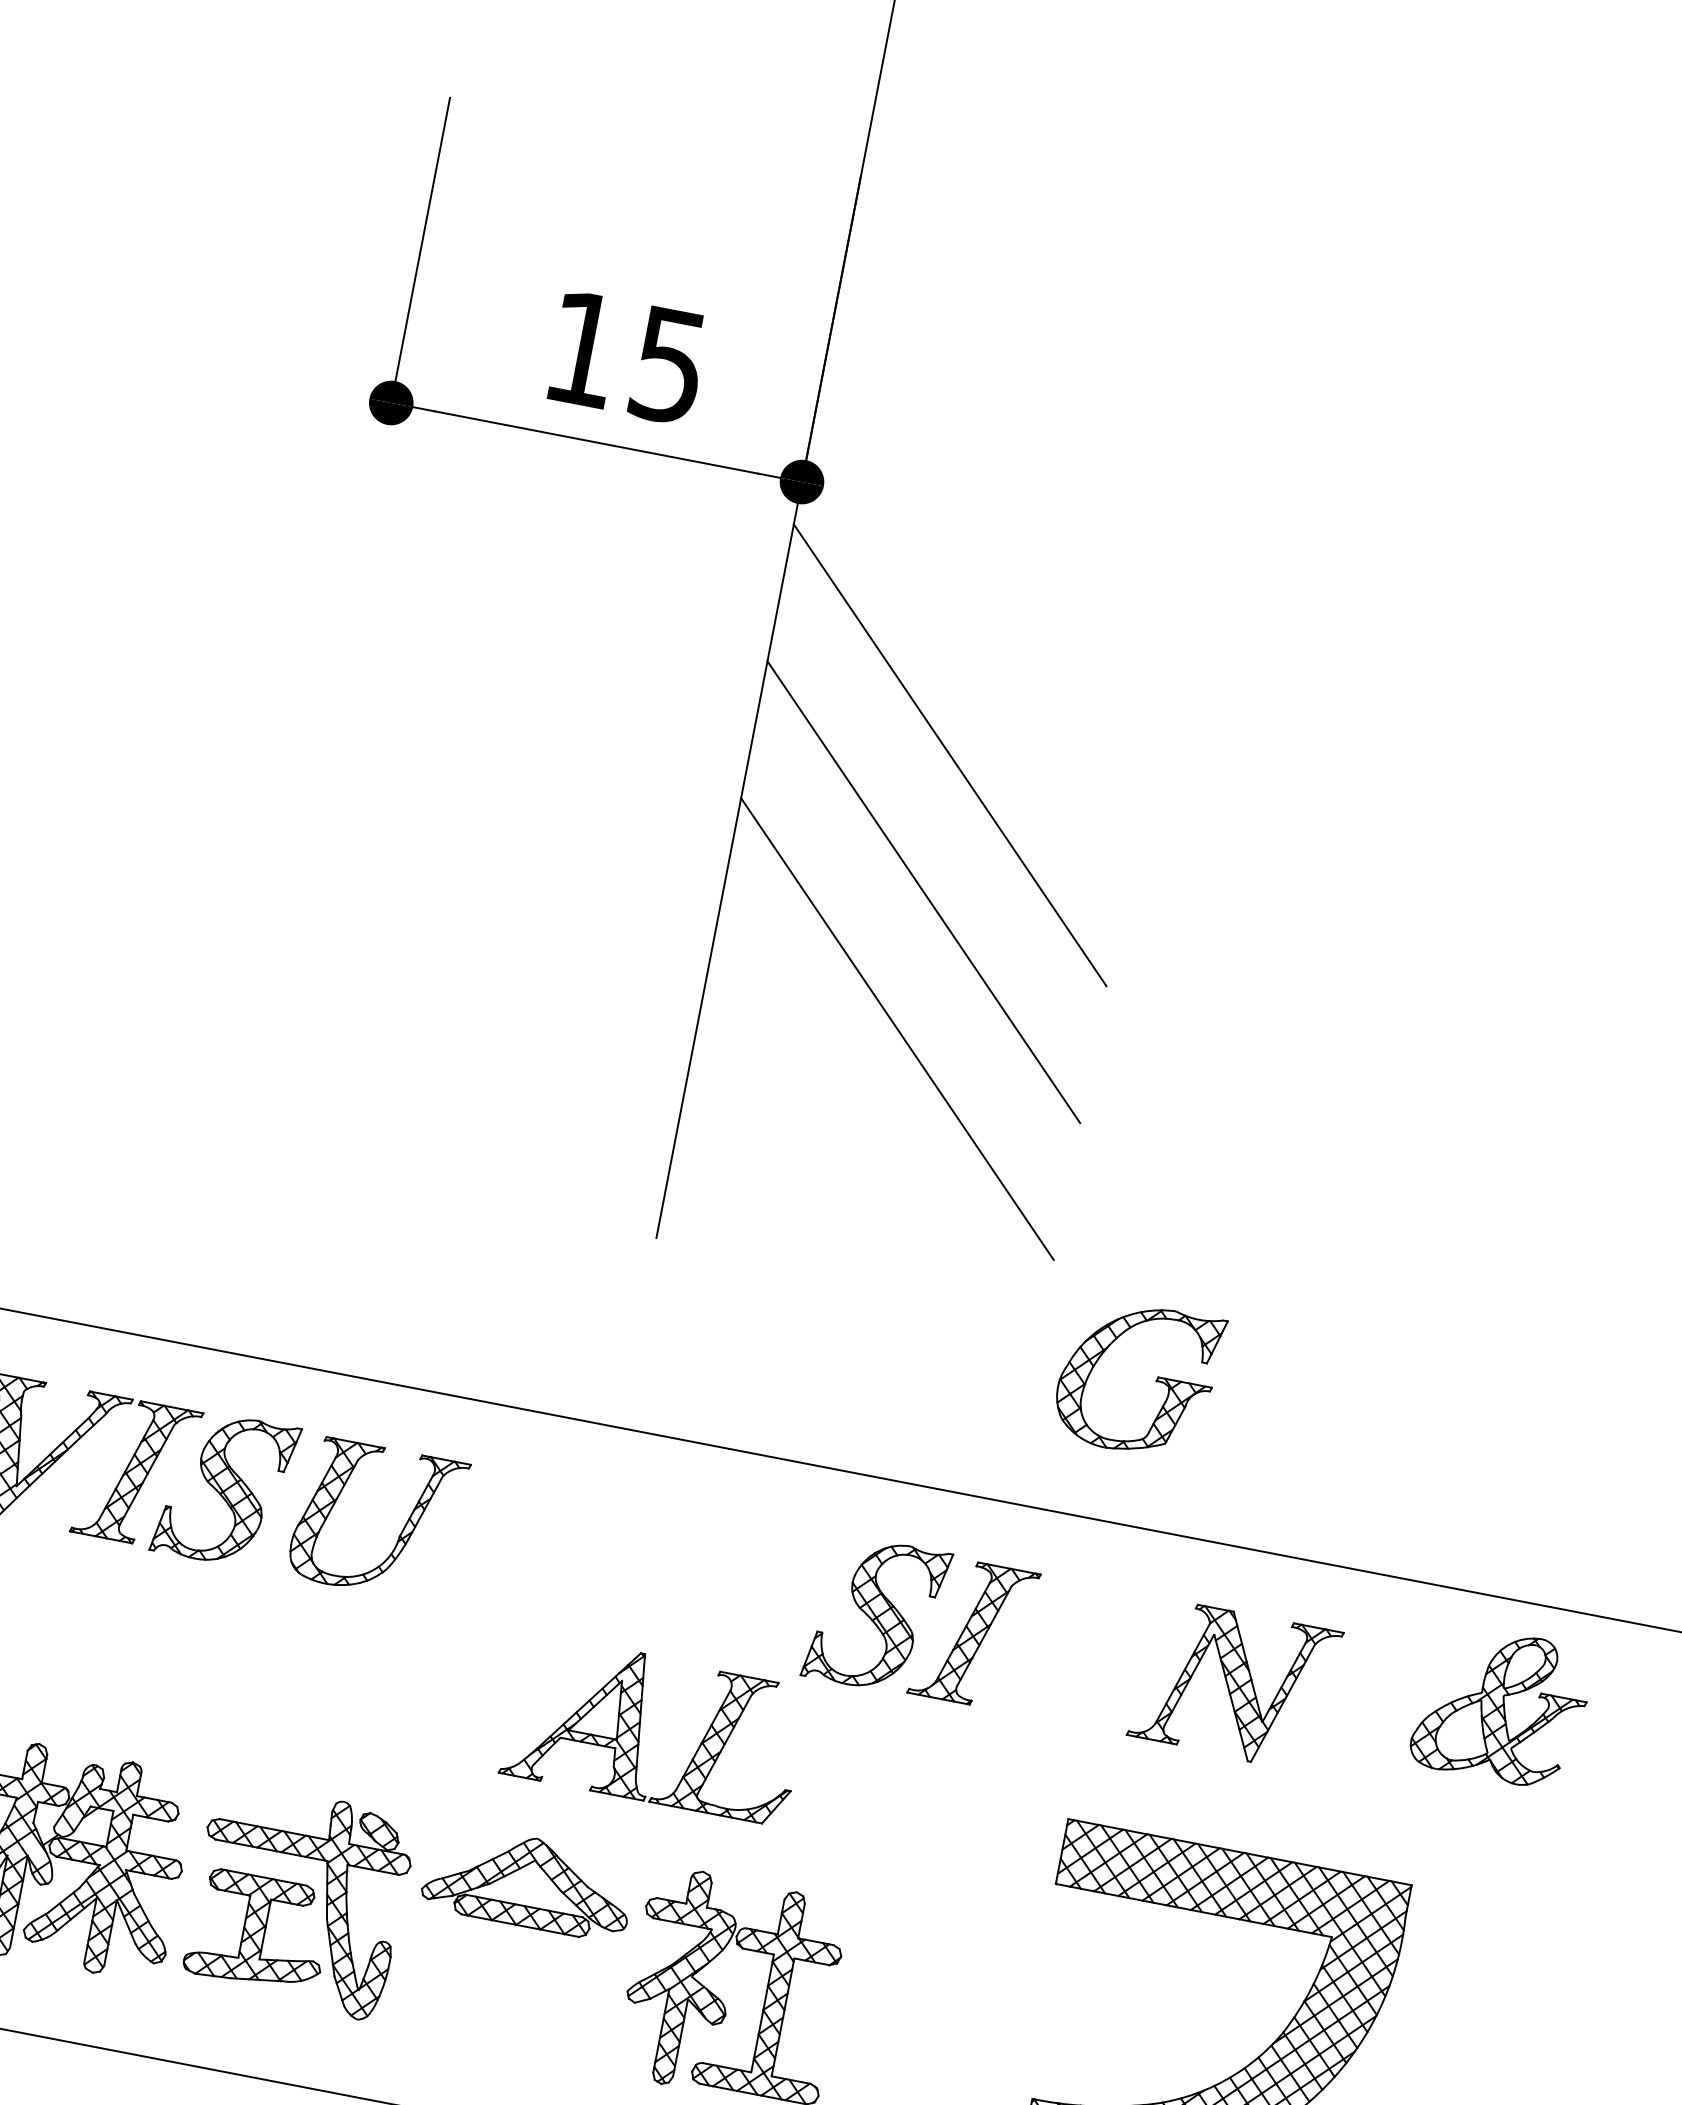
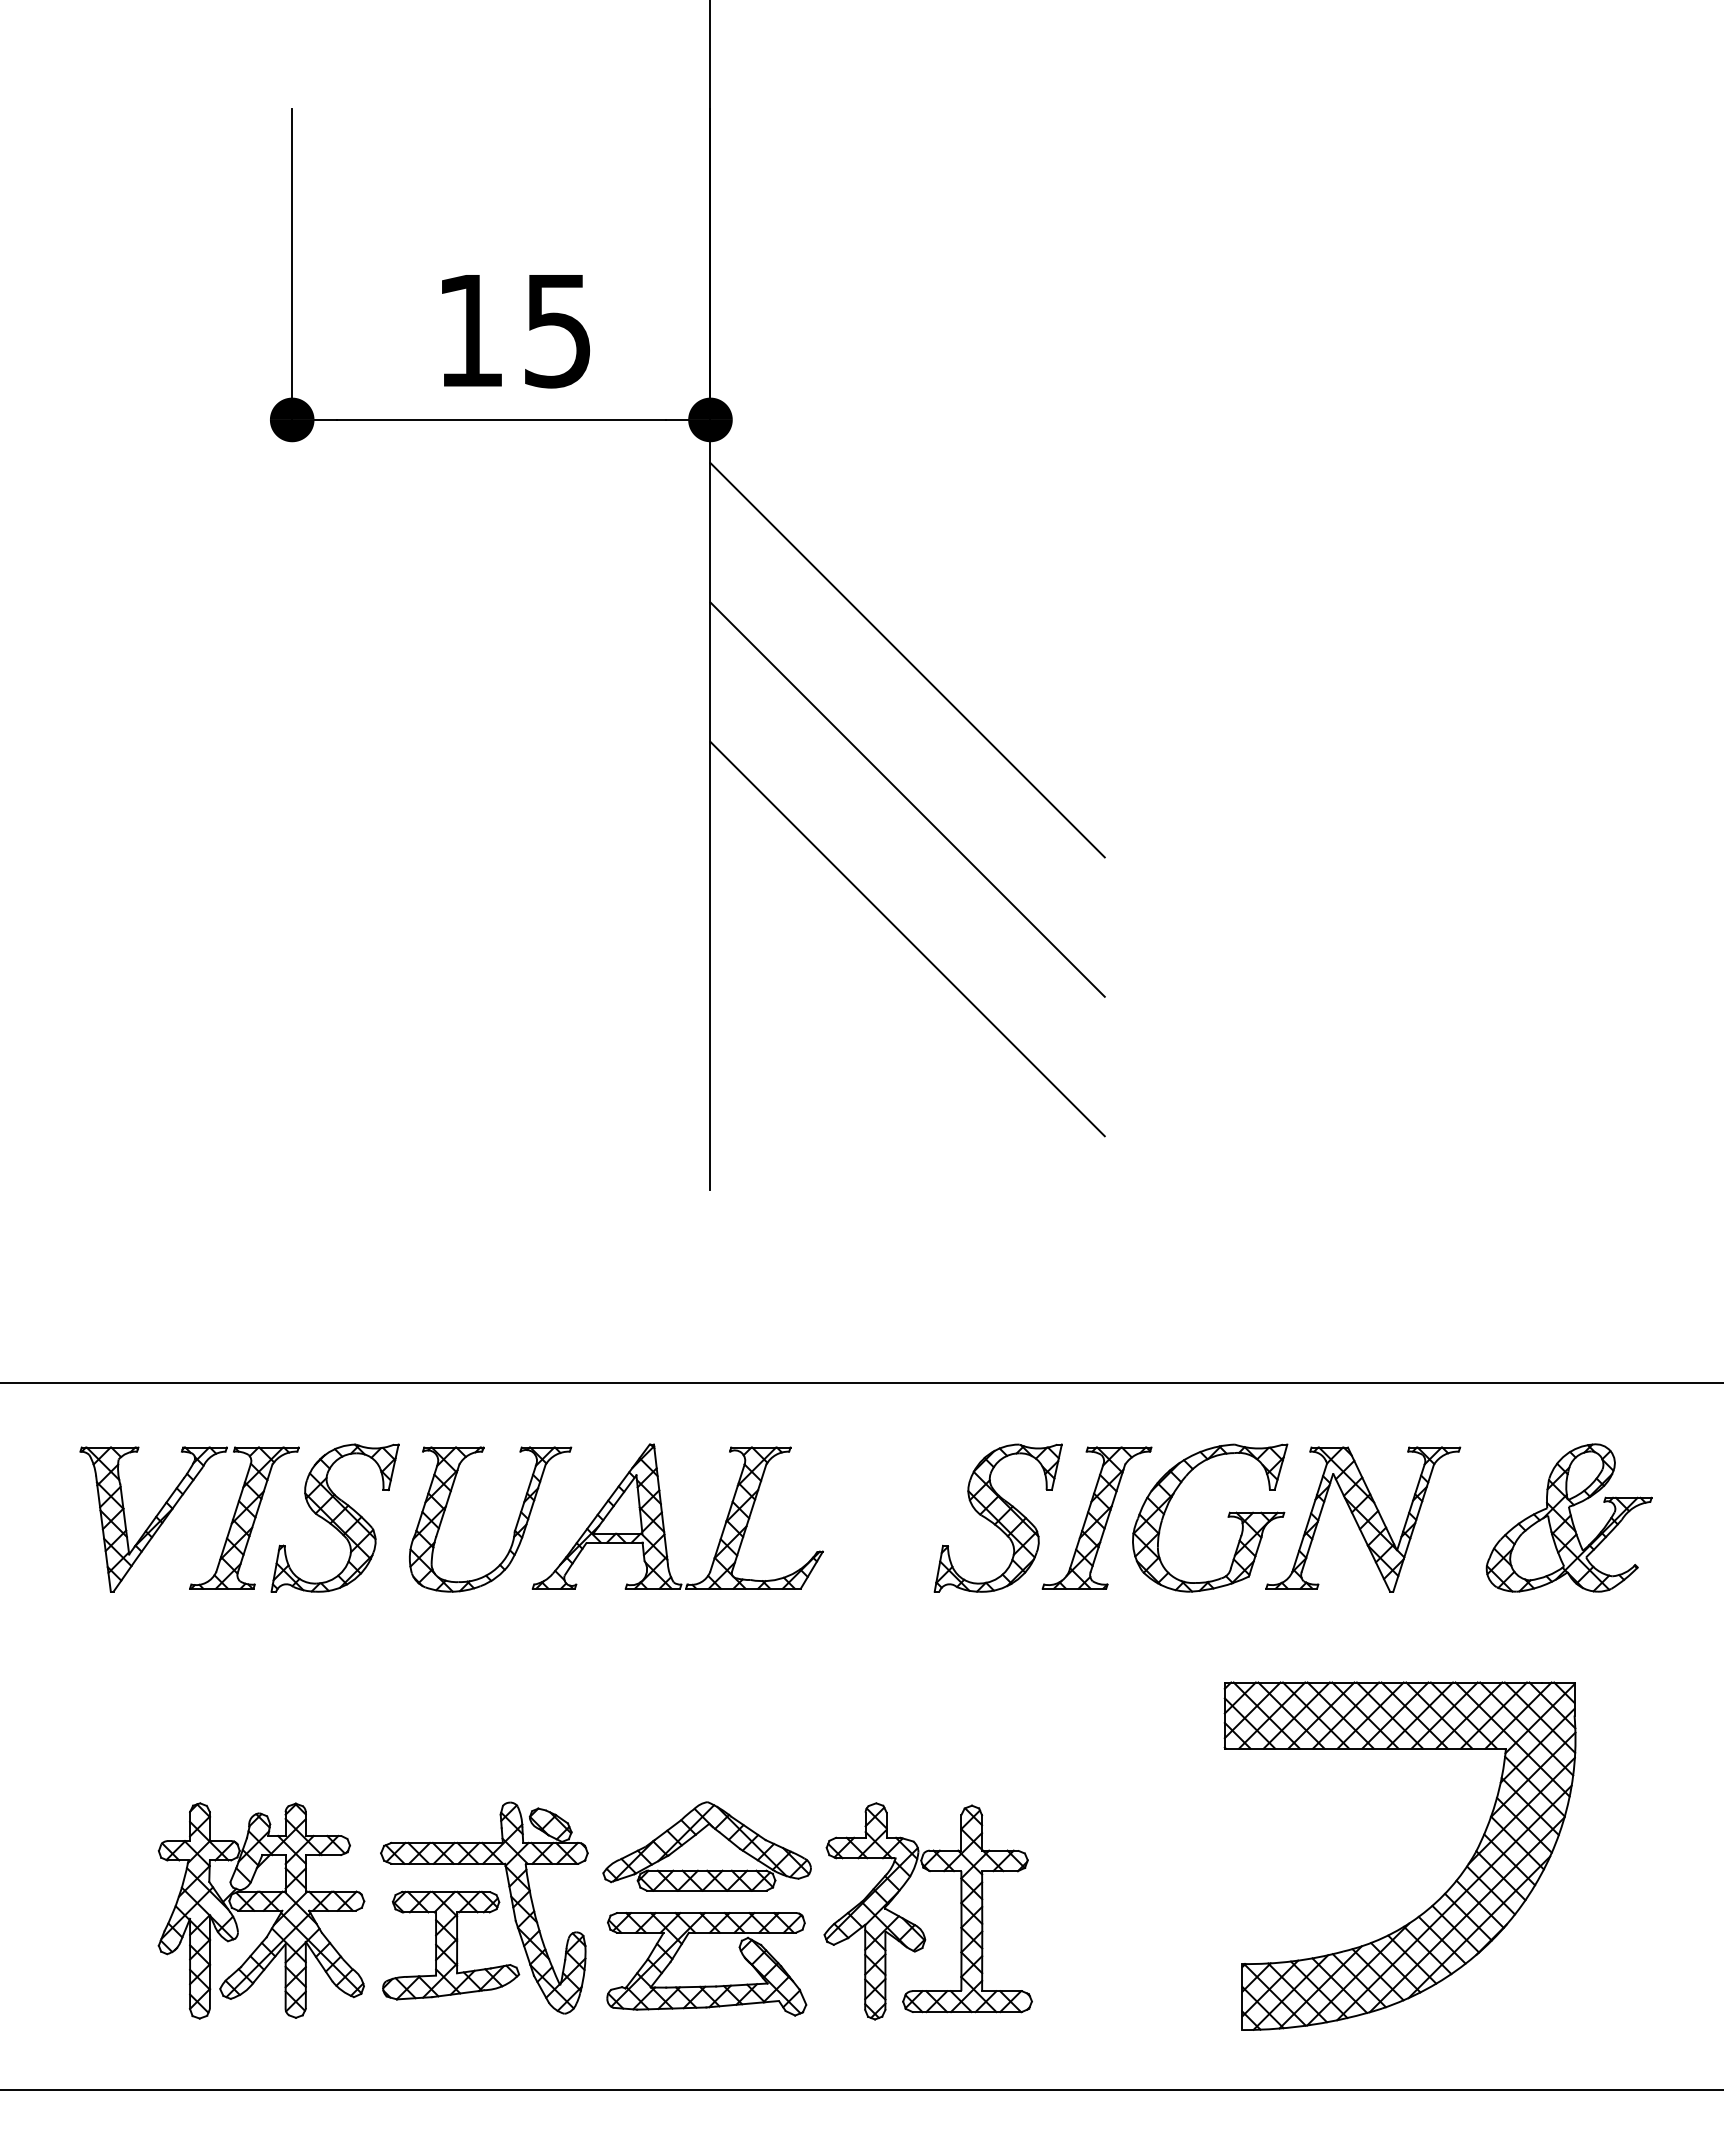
part: (1155, 1381) -> (1227, 1517), moved
part: (1501, 1705) -> (1568, 1517), moved
part: (640, 1726) -> (663, 1516), moved
part: (502, 2018) -> (706, 1985), added

